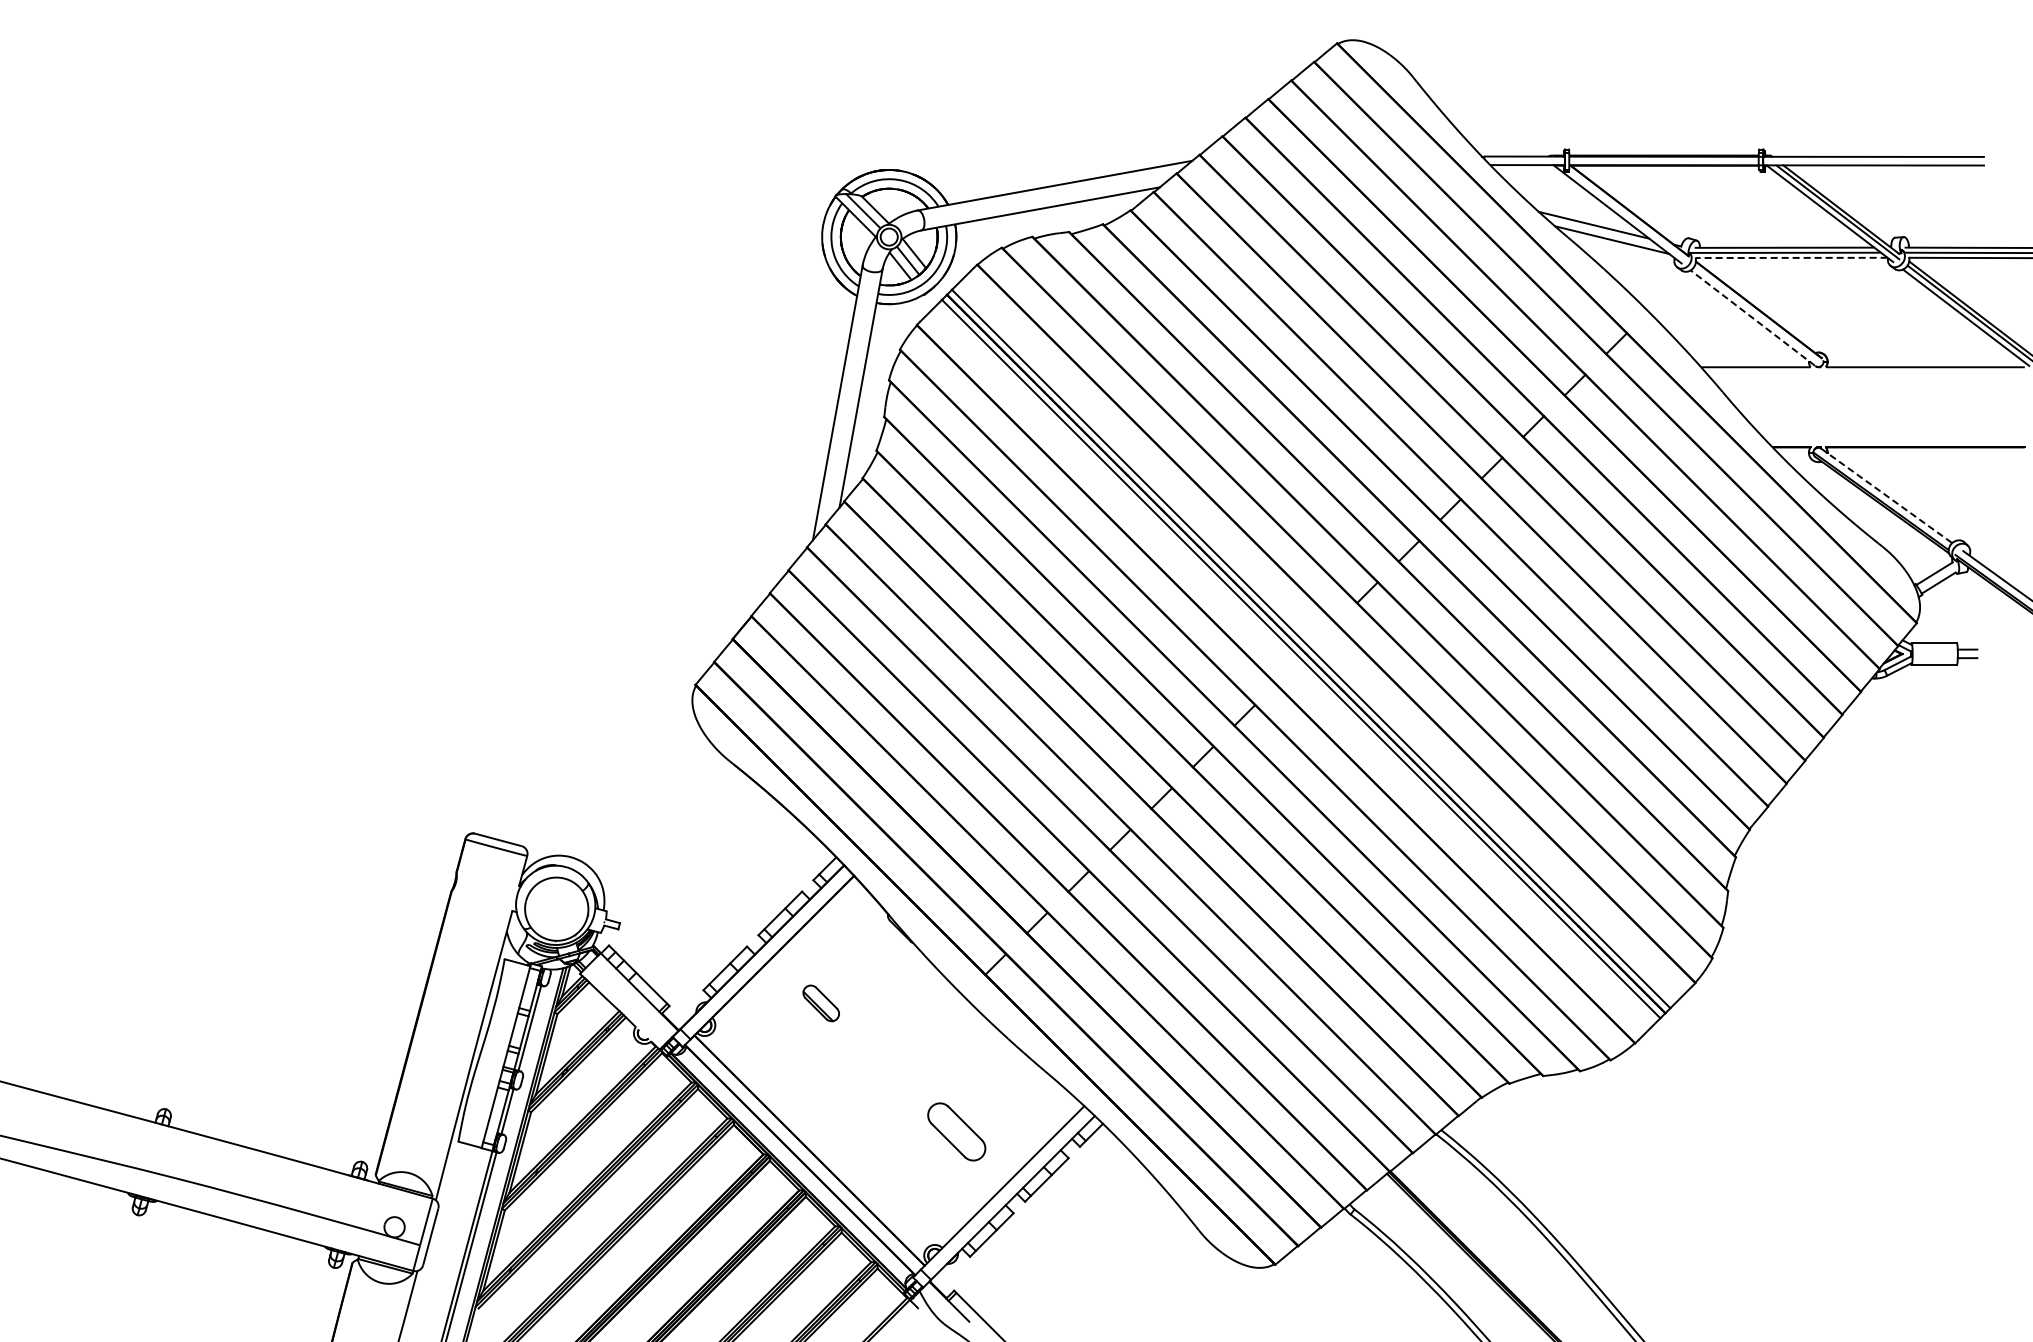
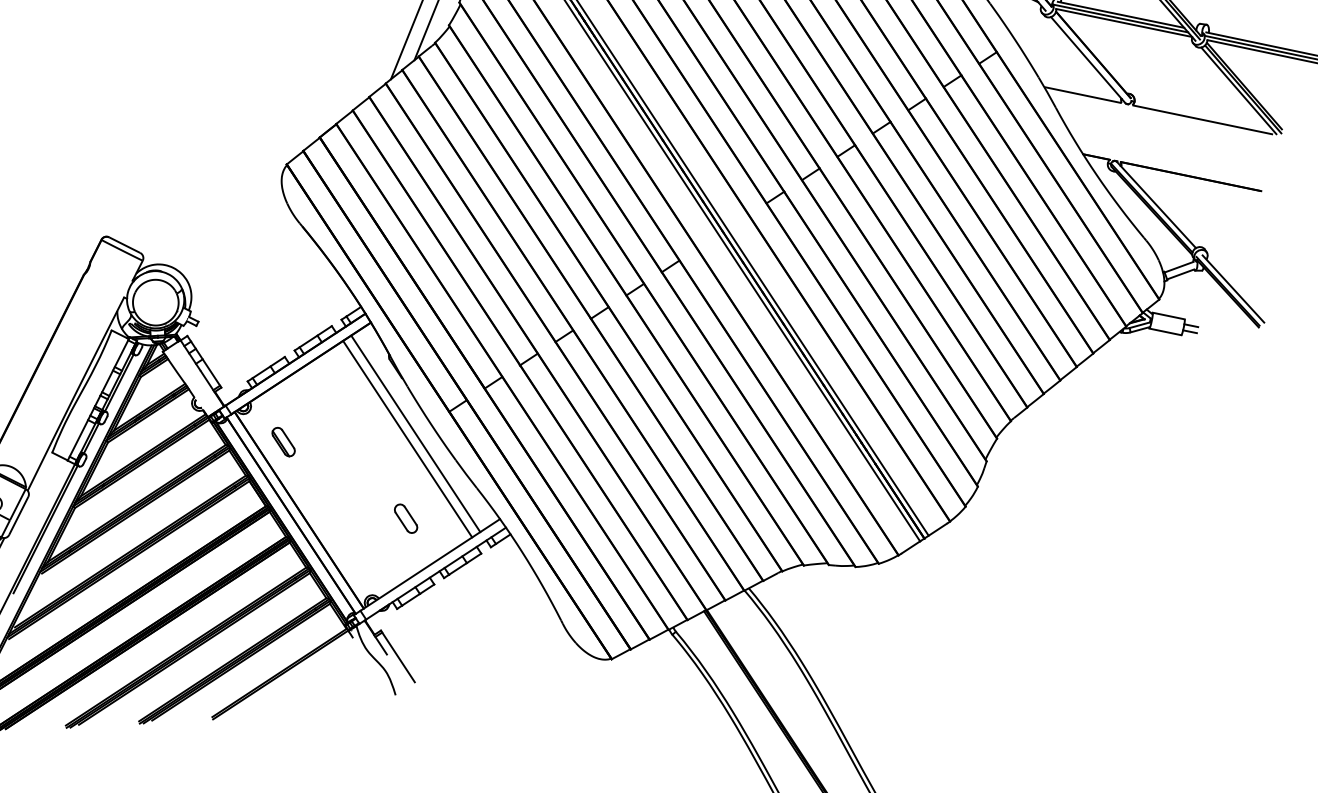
line: (1790, 257) -> (1123, 22), dashed -> solid
line: (1752, 317) -> (1087, 59), dashed -> solid
line: (1886, 495) -> (1156, 204), dashed -> solid
part: (820, 1003) -> (283, 442), moved
line: (946, 1013) -> (416, 433), added
line: (936, 1023) -> (407, 439), added
part: (956, 1131) -> (405, 518), size x0.62

